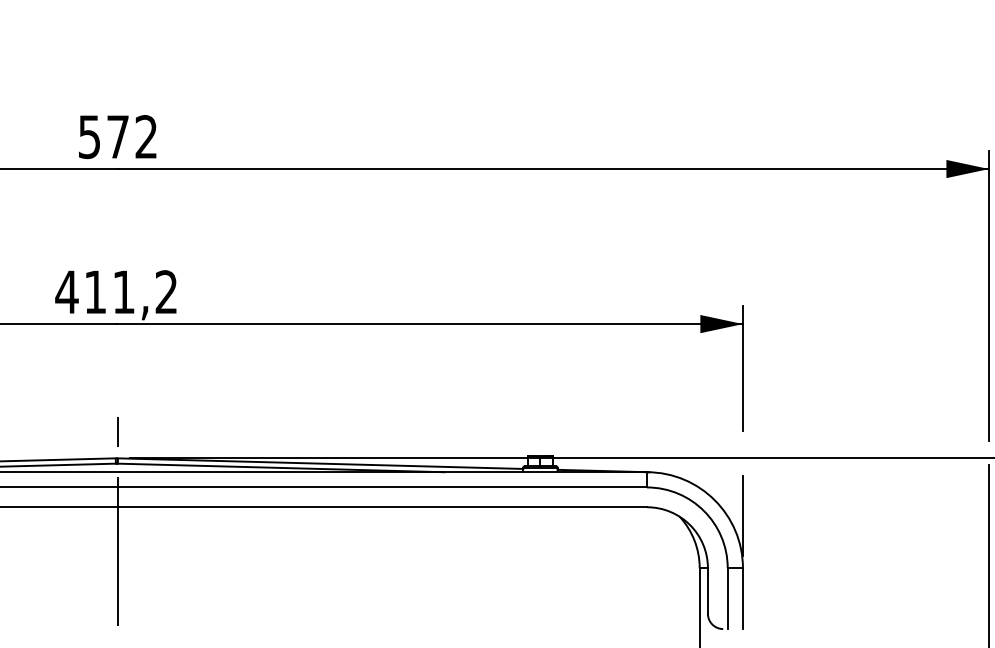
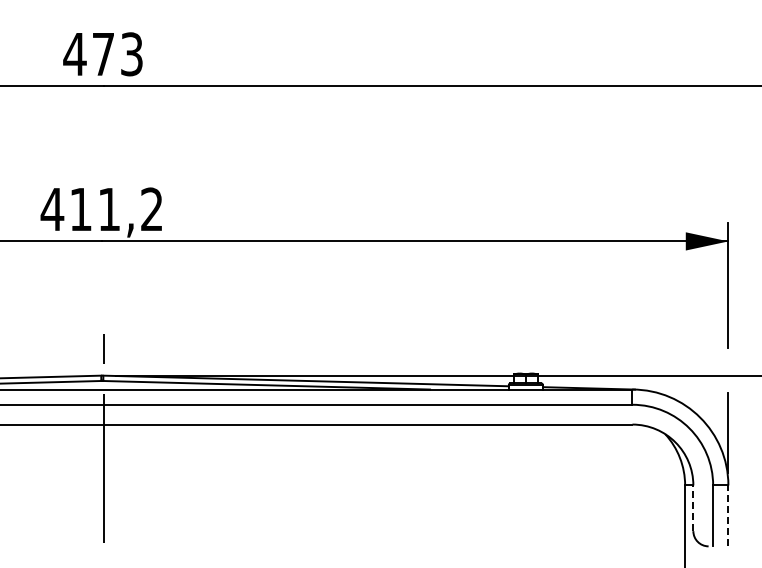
text: (117, 137) -> (102, 54), 572 -> 473
line: (707, 590) -> (692, 507), solid -> dashed
line: (742, 598) -> (727, 515), solid -> dashed

